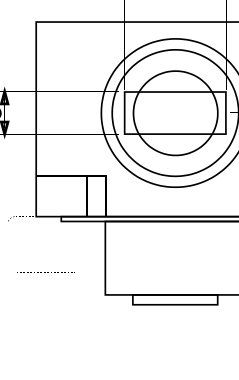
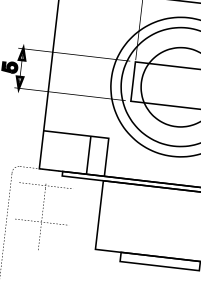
part: (45, 233) -> (46, 185), added

